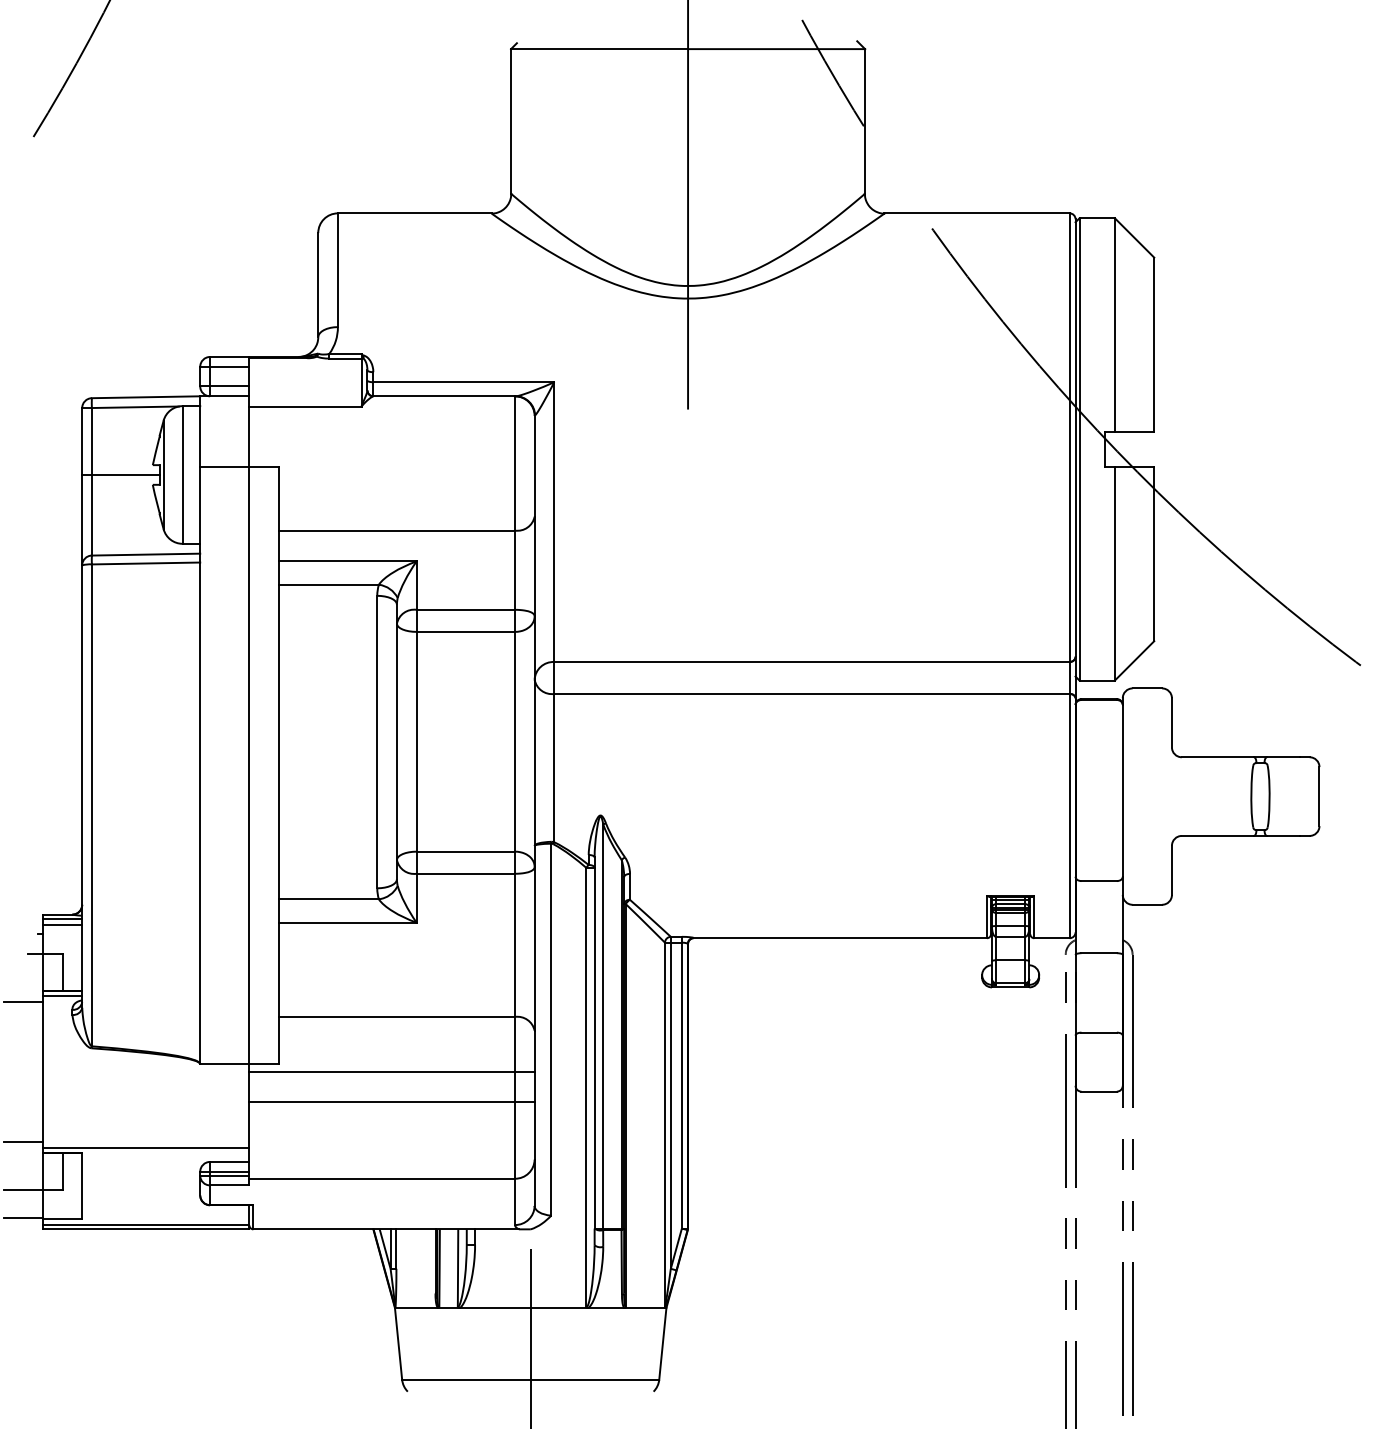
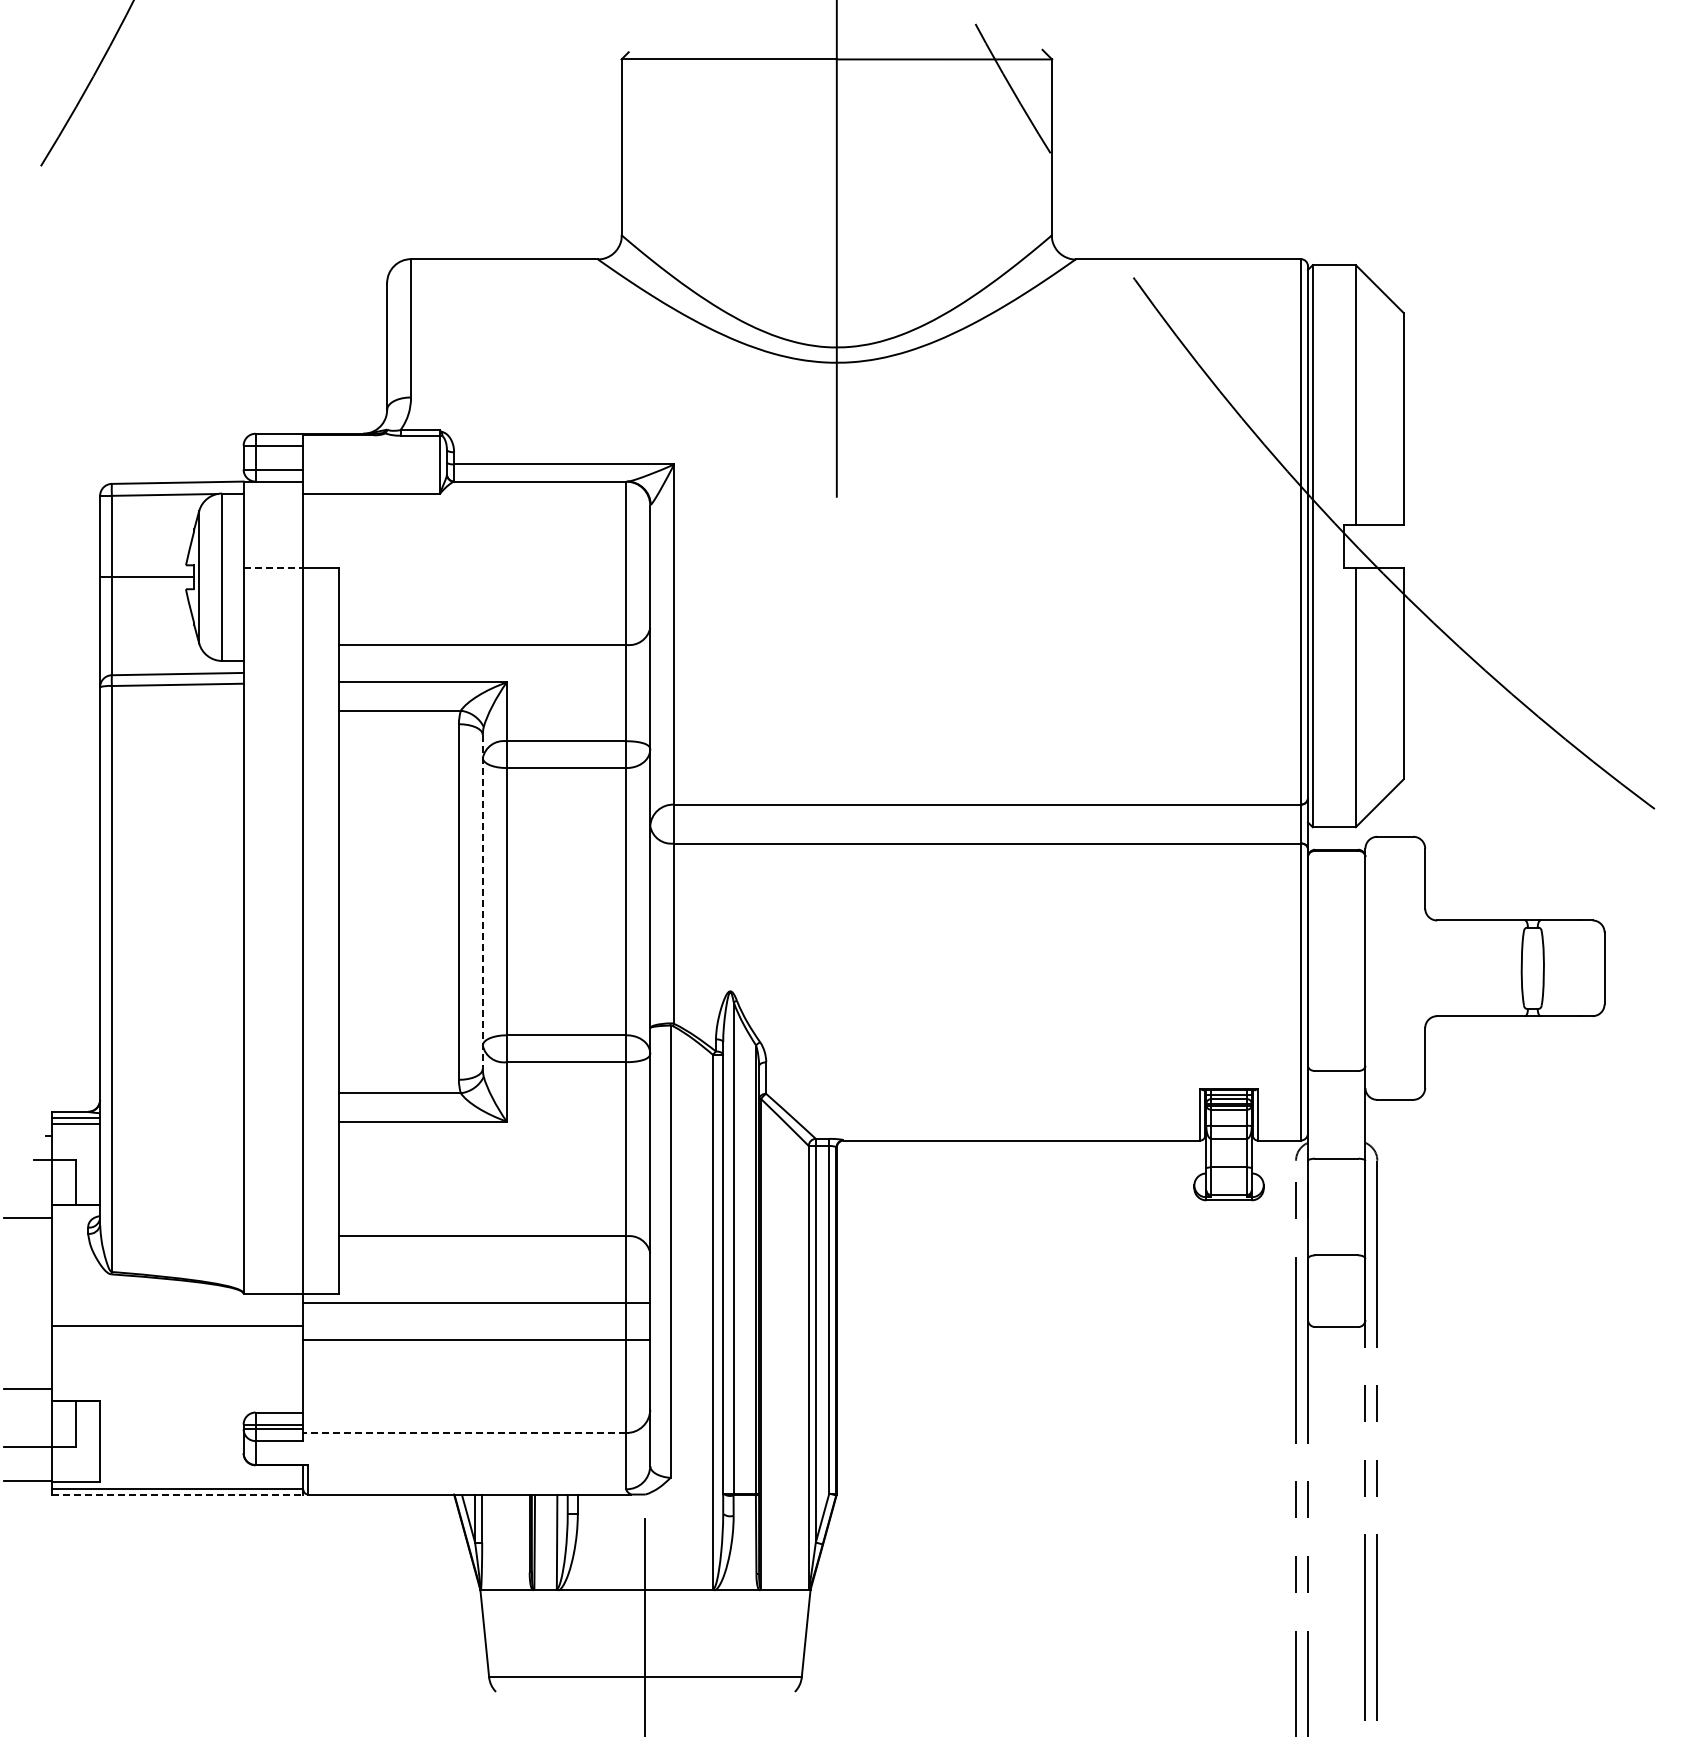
line: (224, 466) -> (273, 567), solid -> dashed
line: (396, 742) -> (482, 902), solid -> dashed
line: (62, 995) -> (76, 1210), removed
line: (145, 1148) -> (177, 1326), moved
line: (381, 1178) -> (464, 1432), solid -> dashed
line: (145, 1229) -> (177, 1494), solid -> dashed

